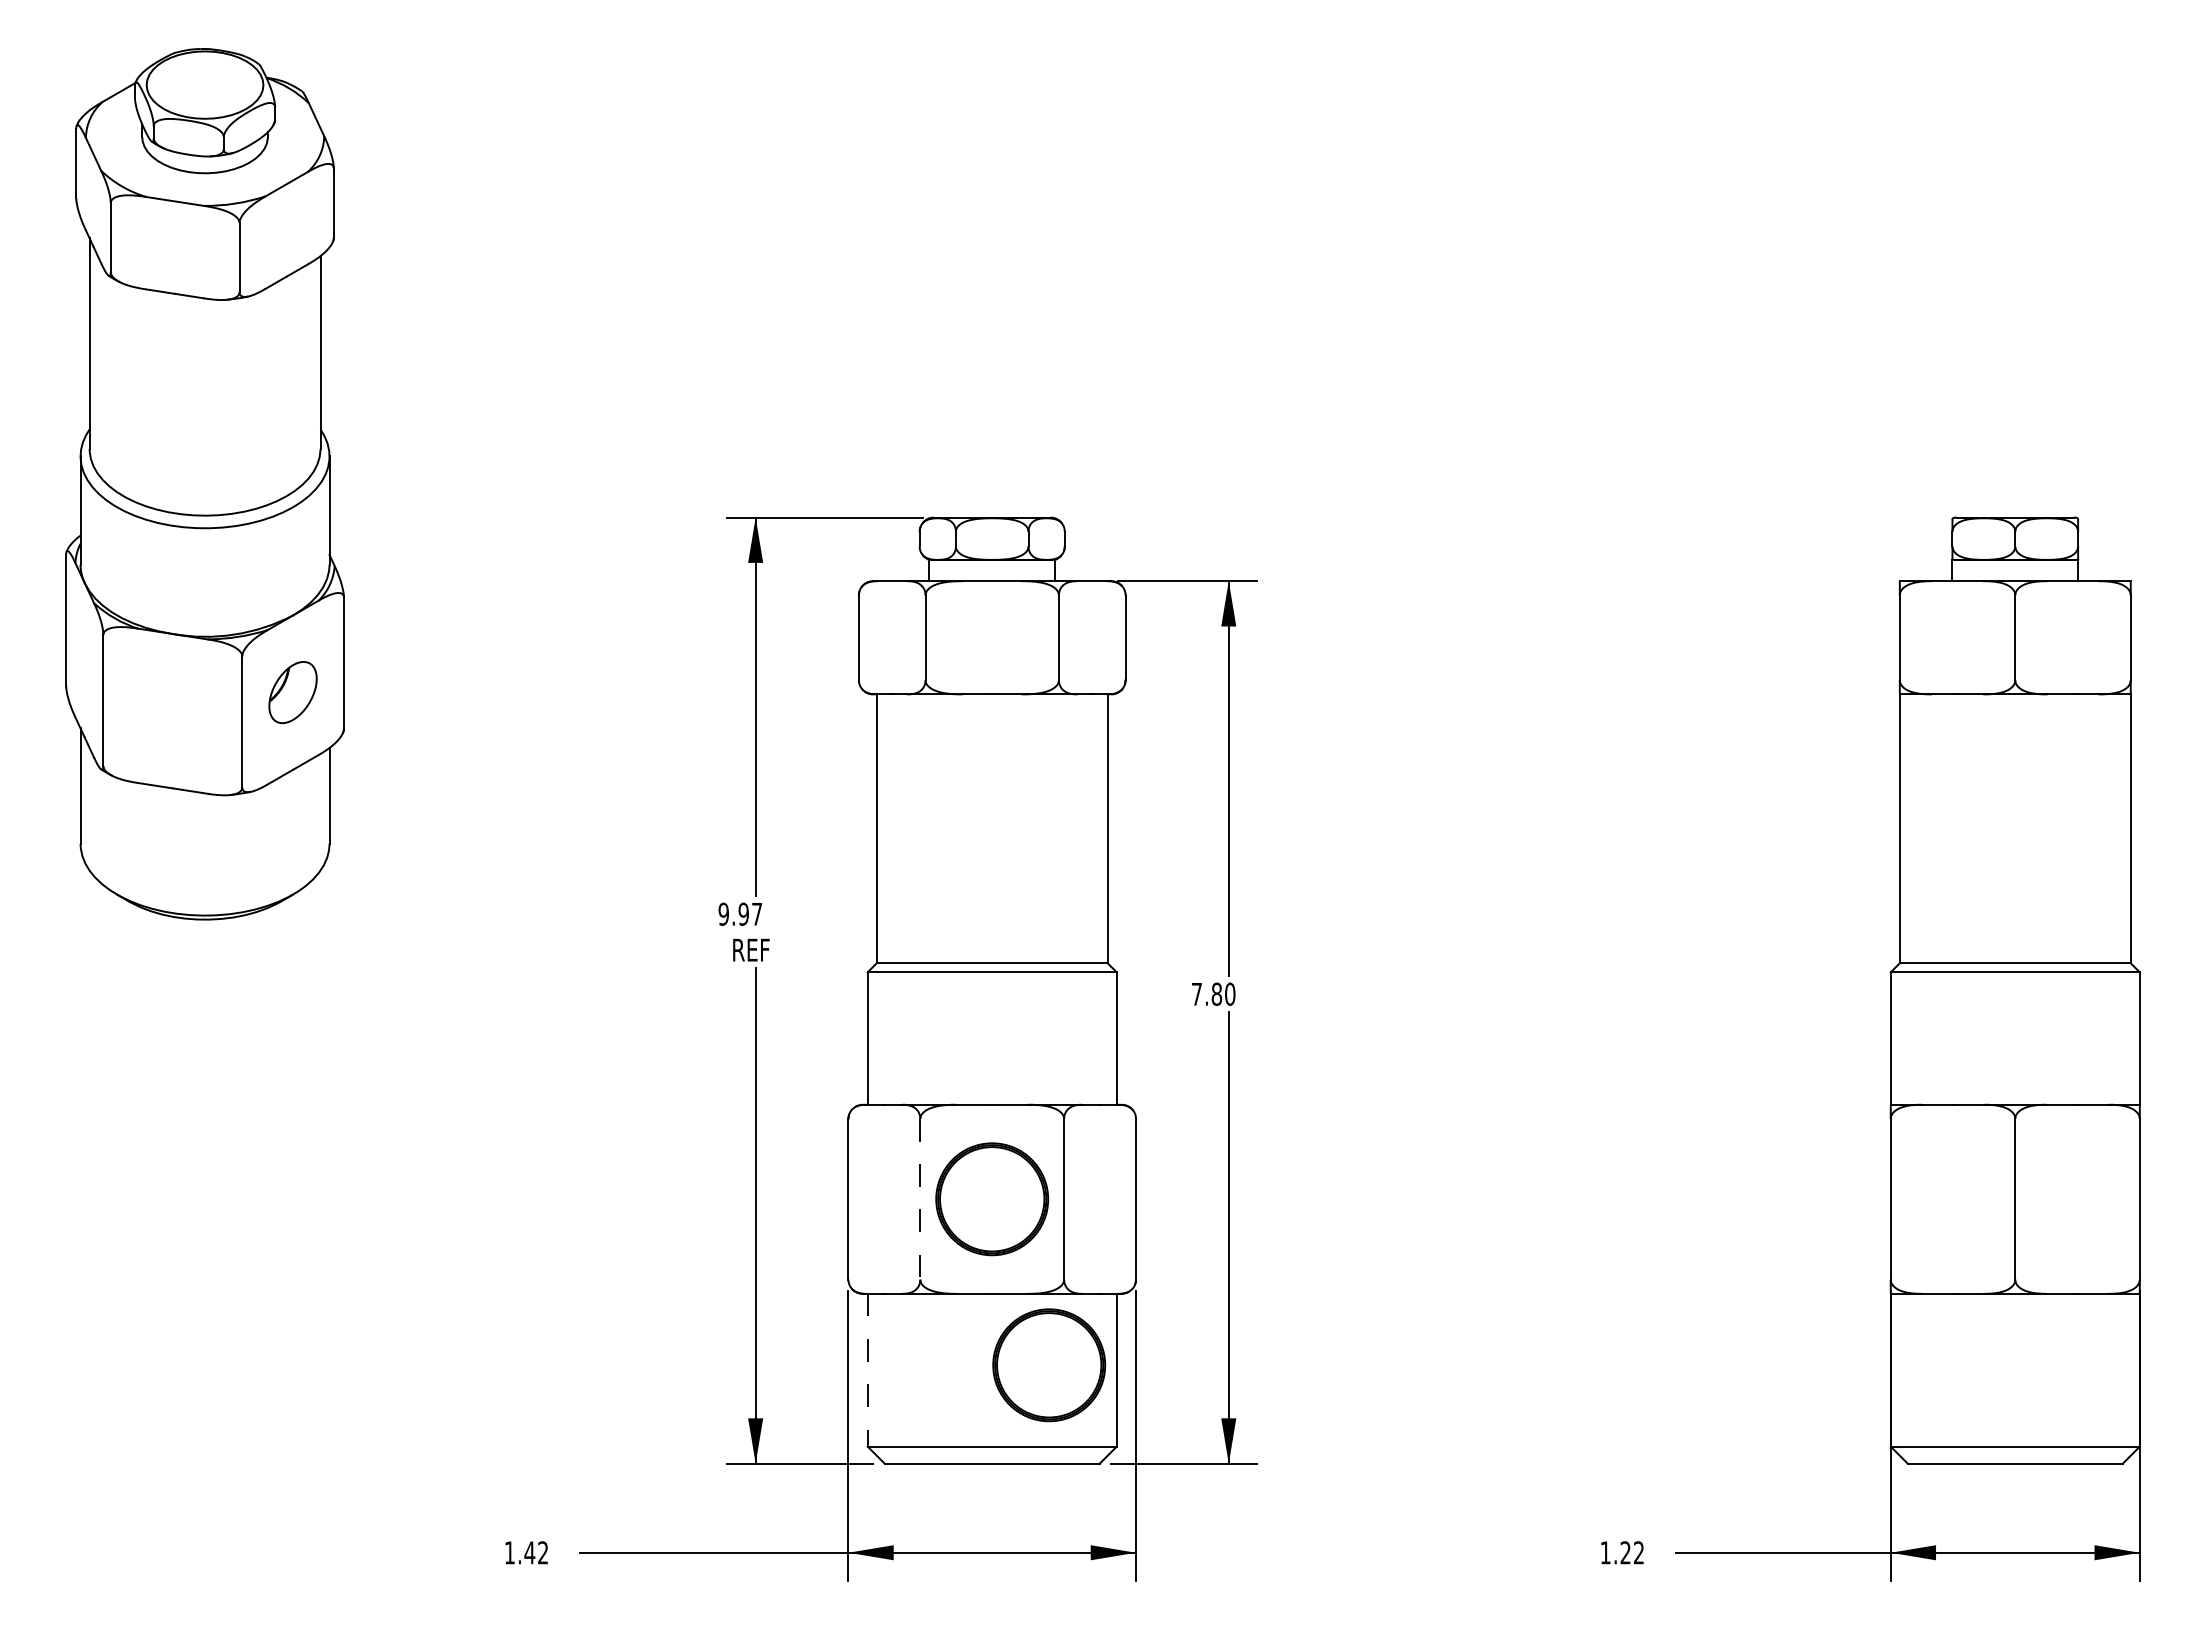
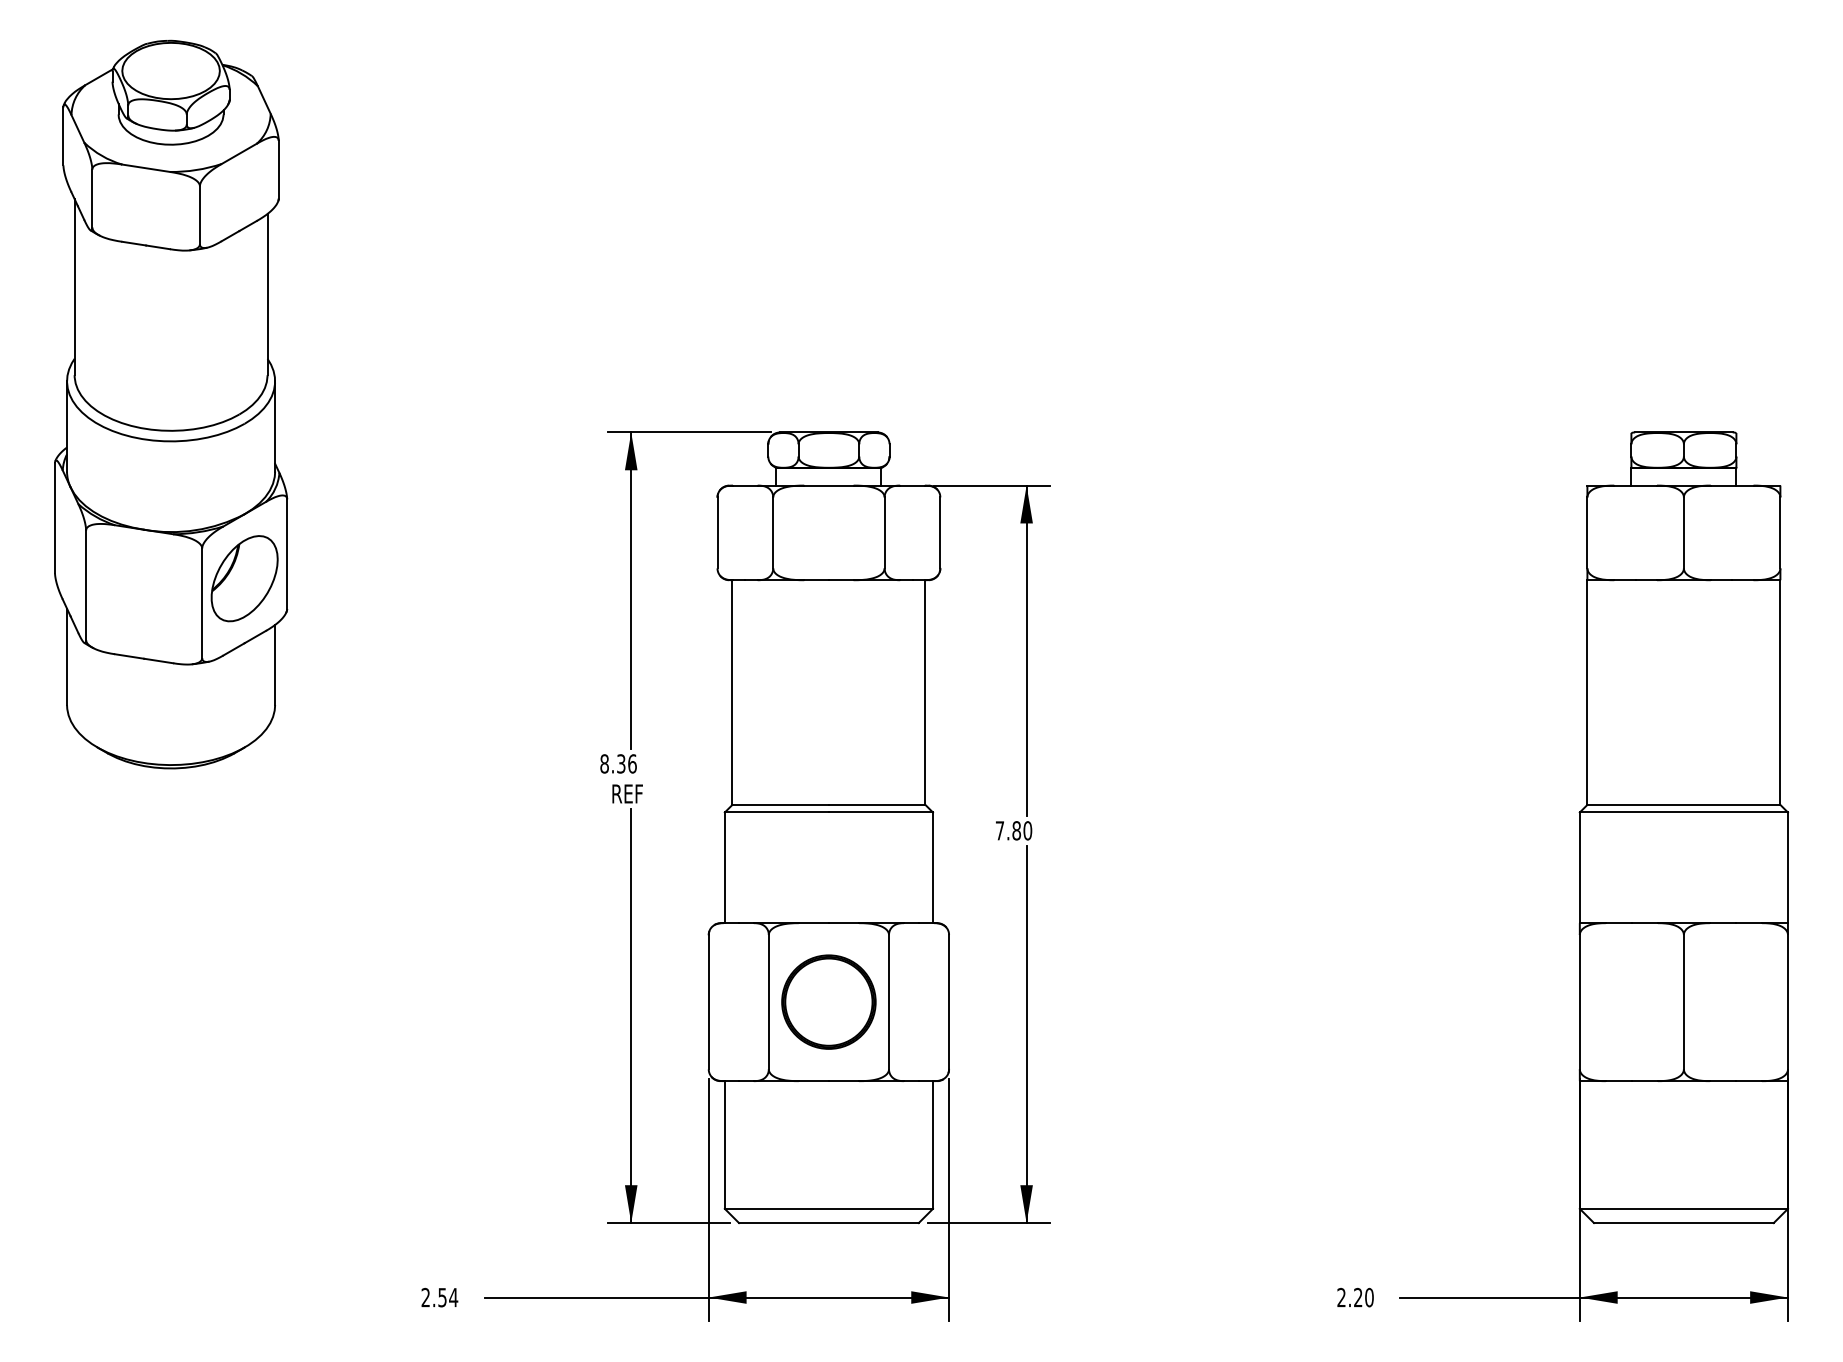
part: (292, 692) -> (244, 578), size x1.67
text: (740, 913) -> (618, 763), 9.97 -> 8.36
line: (920, 1199) -> (768, 1002), dashed -> solid
part: (1049, 1365) -> (876, 1141), removed
line: (867, 1370) -> (724, 1145), dashed -> solid
text: (526, 1552) -> (439, 1297), 1.42 -> 2.54
text: (1622, 1552) -> (1355, 1297), 1.22 -> 2.20

